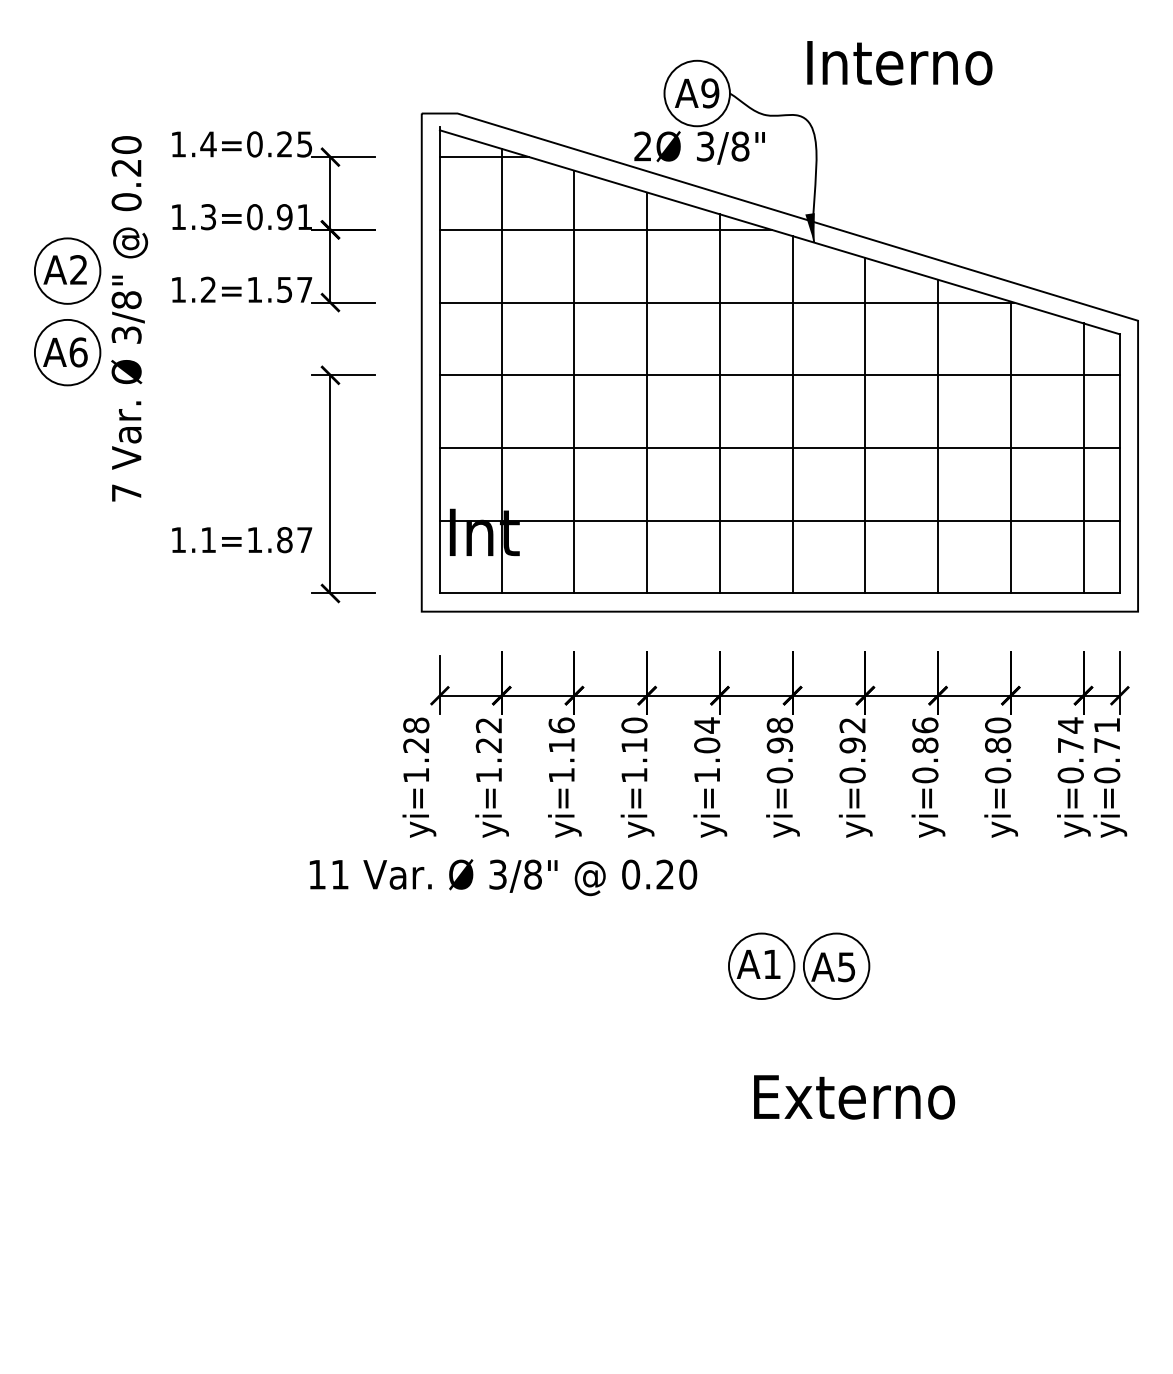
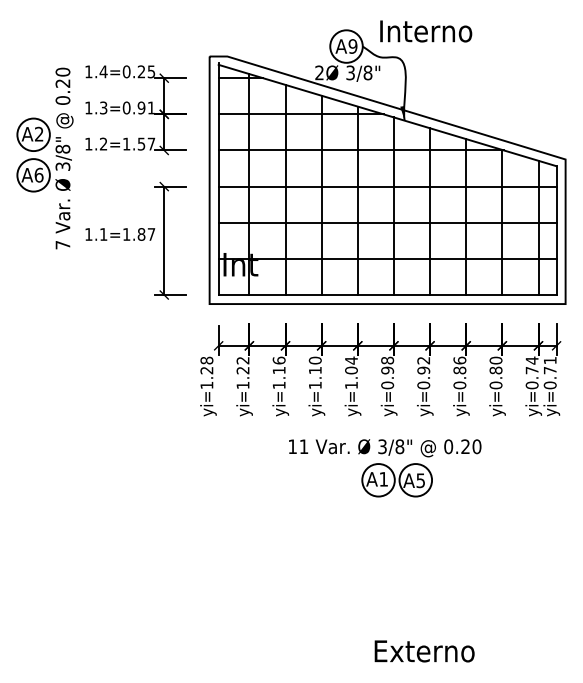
text: (900, 63) -> (426, 31), moved
text: (242, 540) -> (120, 234), moved
text: (503, 878) -> (385, 448), moved
text: (854, 1097) -> (424, 651), moved

